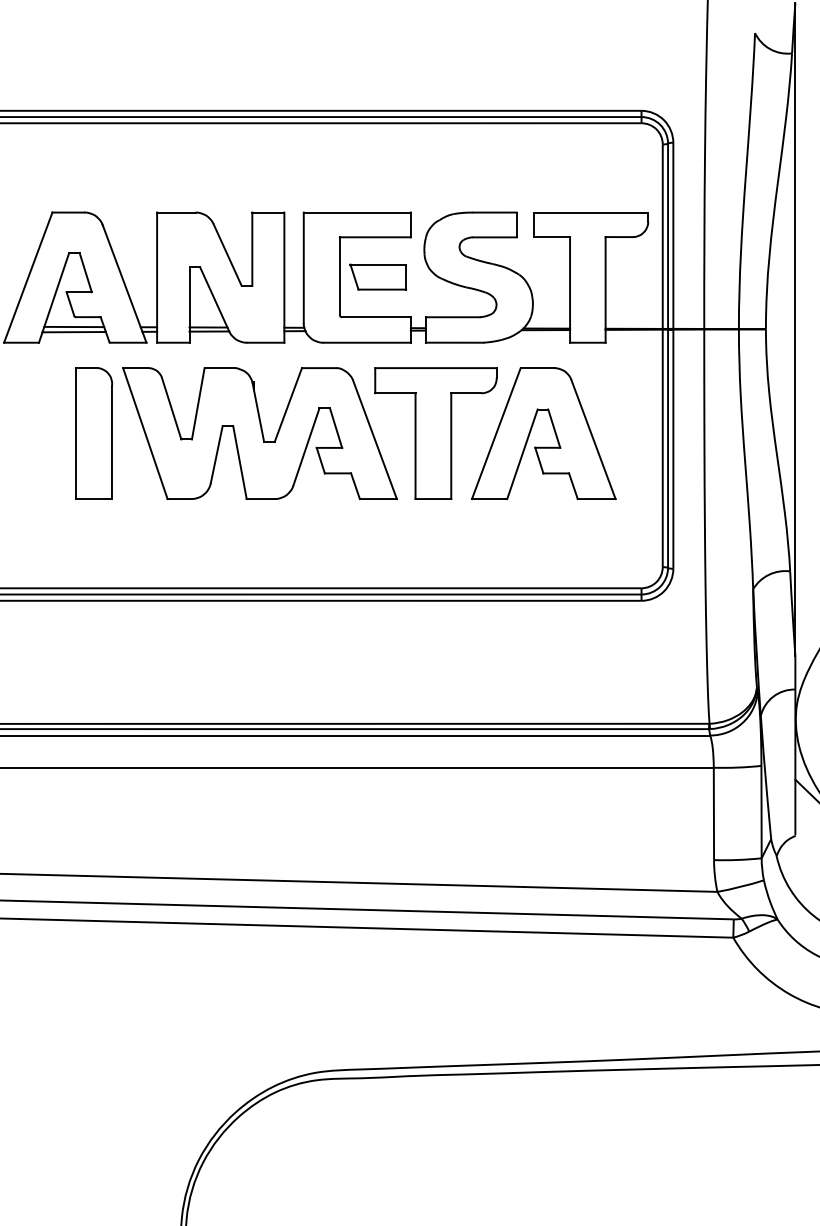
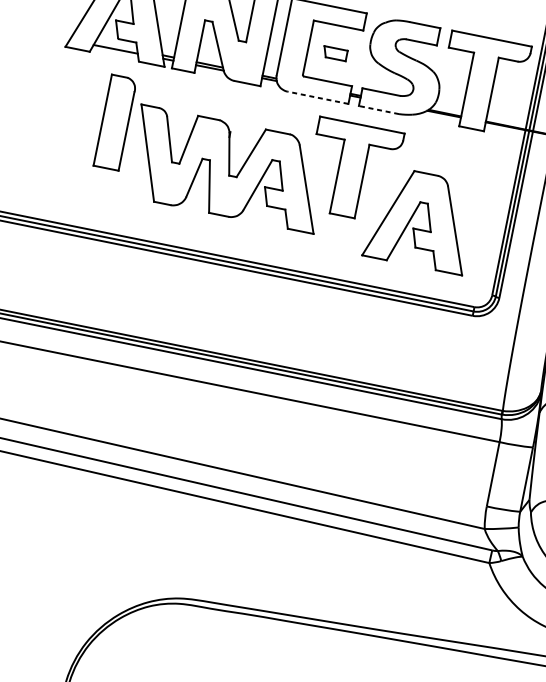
part: (378, 276) -> (335, 53), size x0.6
line: (74, 326) -> (116, 45), removed
line: (367, 342) -> (318, 97), solid -> dashed
line: (454, 342) -> (378, 109), solid -> dashed
part: (553, 430) -> (428, 219), moved
part: (259, 433) -> (227, 169), moved

